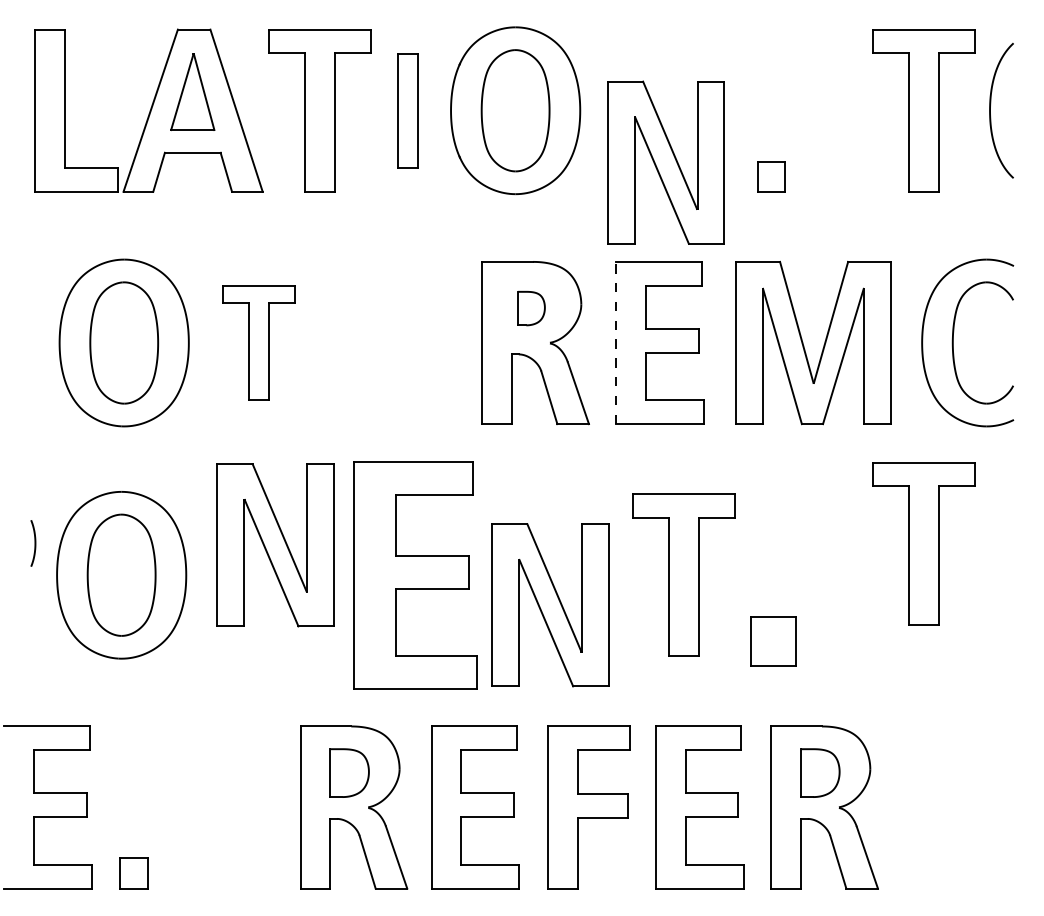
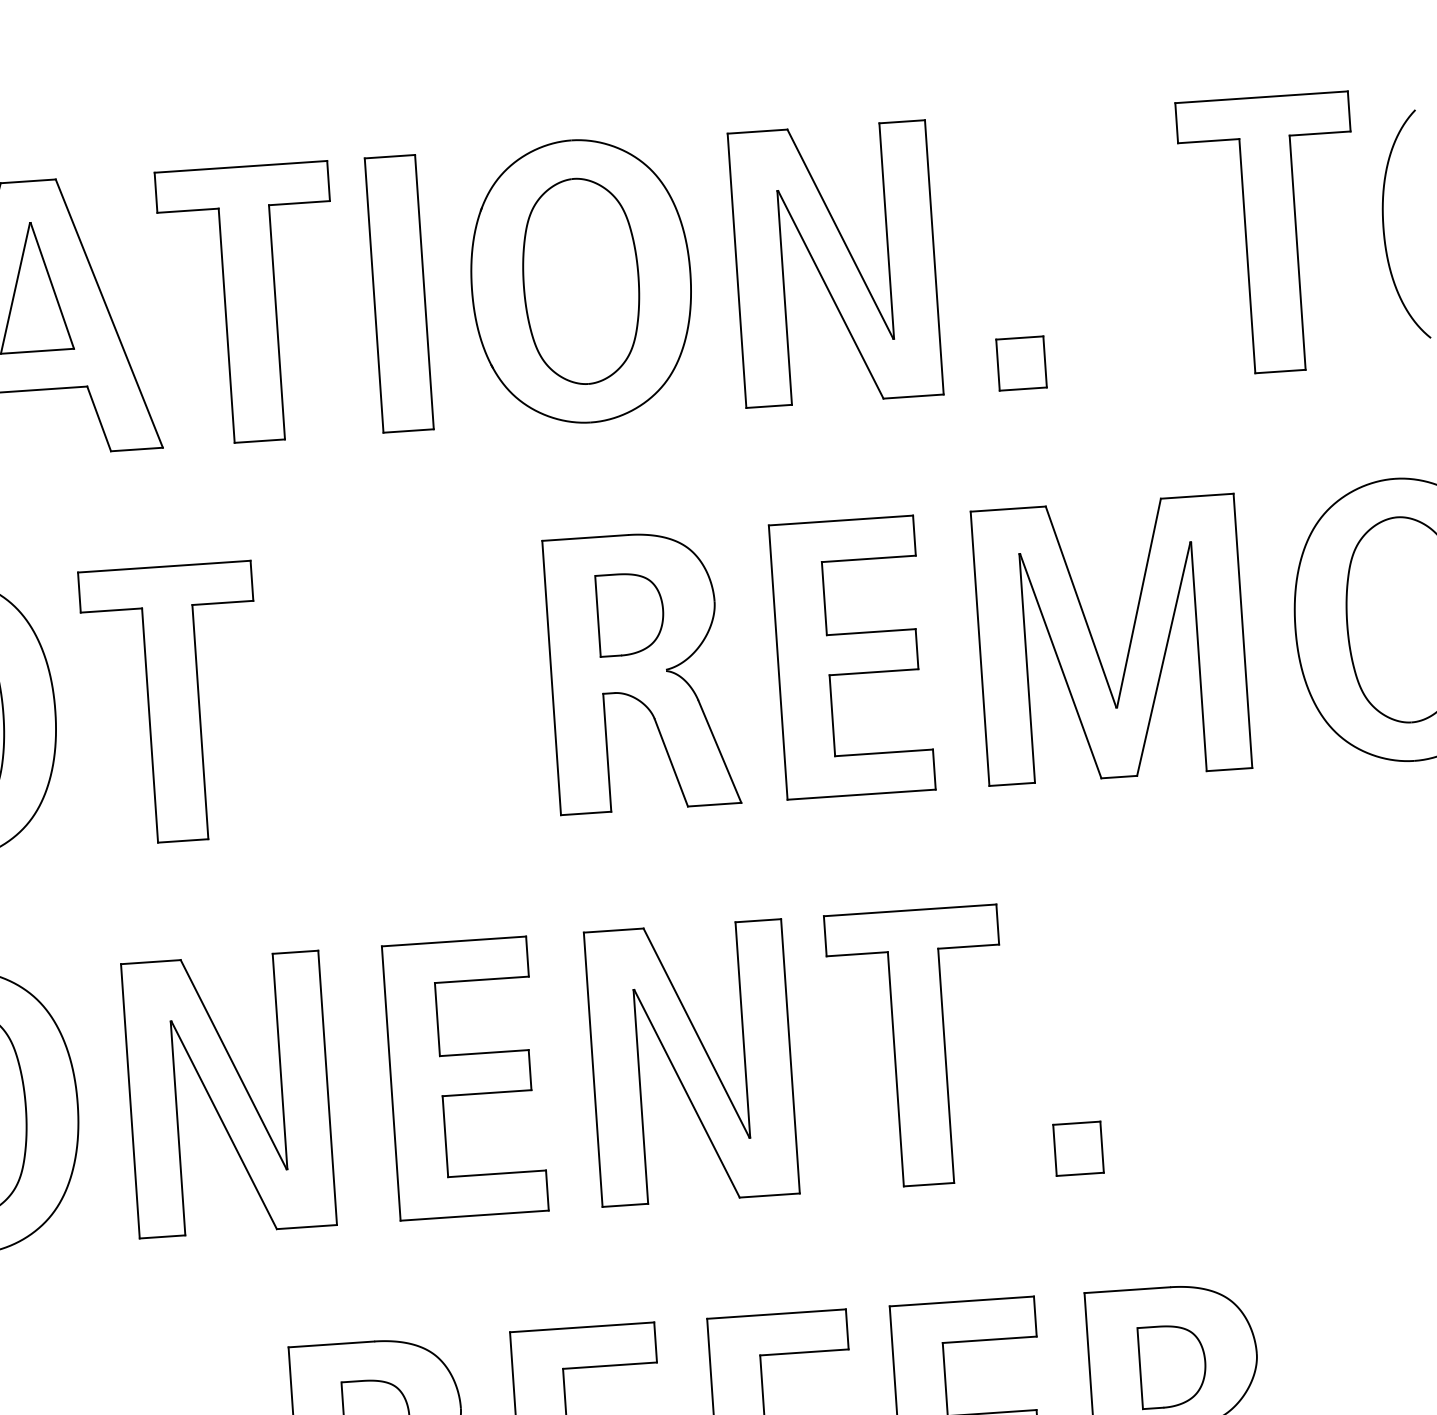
part: (407, 110) -> (398, 293), size x1.43
part: (665, 162) -> (834, 263), moved
part: (531, 308) -> (630, 613), size x1.43
part: (258, 342) -> (173, 702), size x1.43
line: (616, 342) -> (778, 661), dashed -> solid
part: (923, 543) -> (1320, 966), removed
part: (275, 545) -> (228, 1094), moved
part: (415, 574) -> (465, 1077), size x0.71
part: (550, 605) -> (692, 1063), moved
part: (773, 640) -> (1078, 1147), size x0.62

